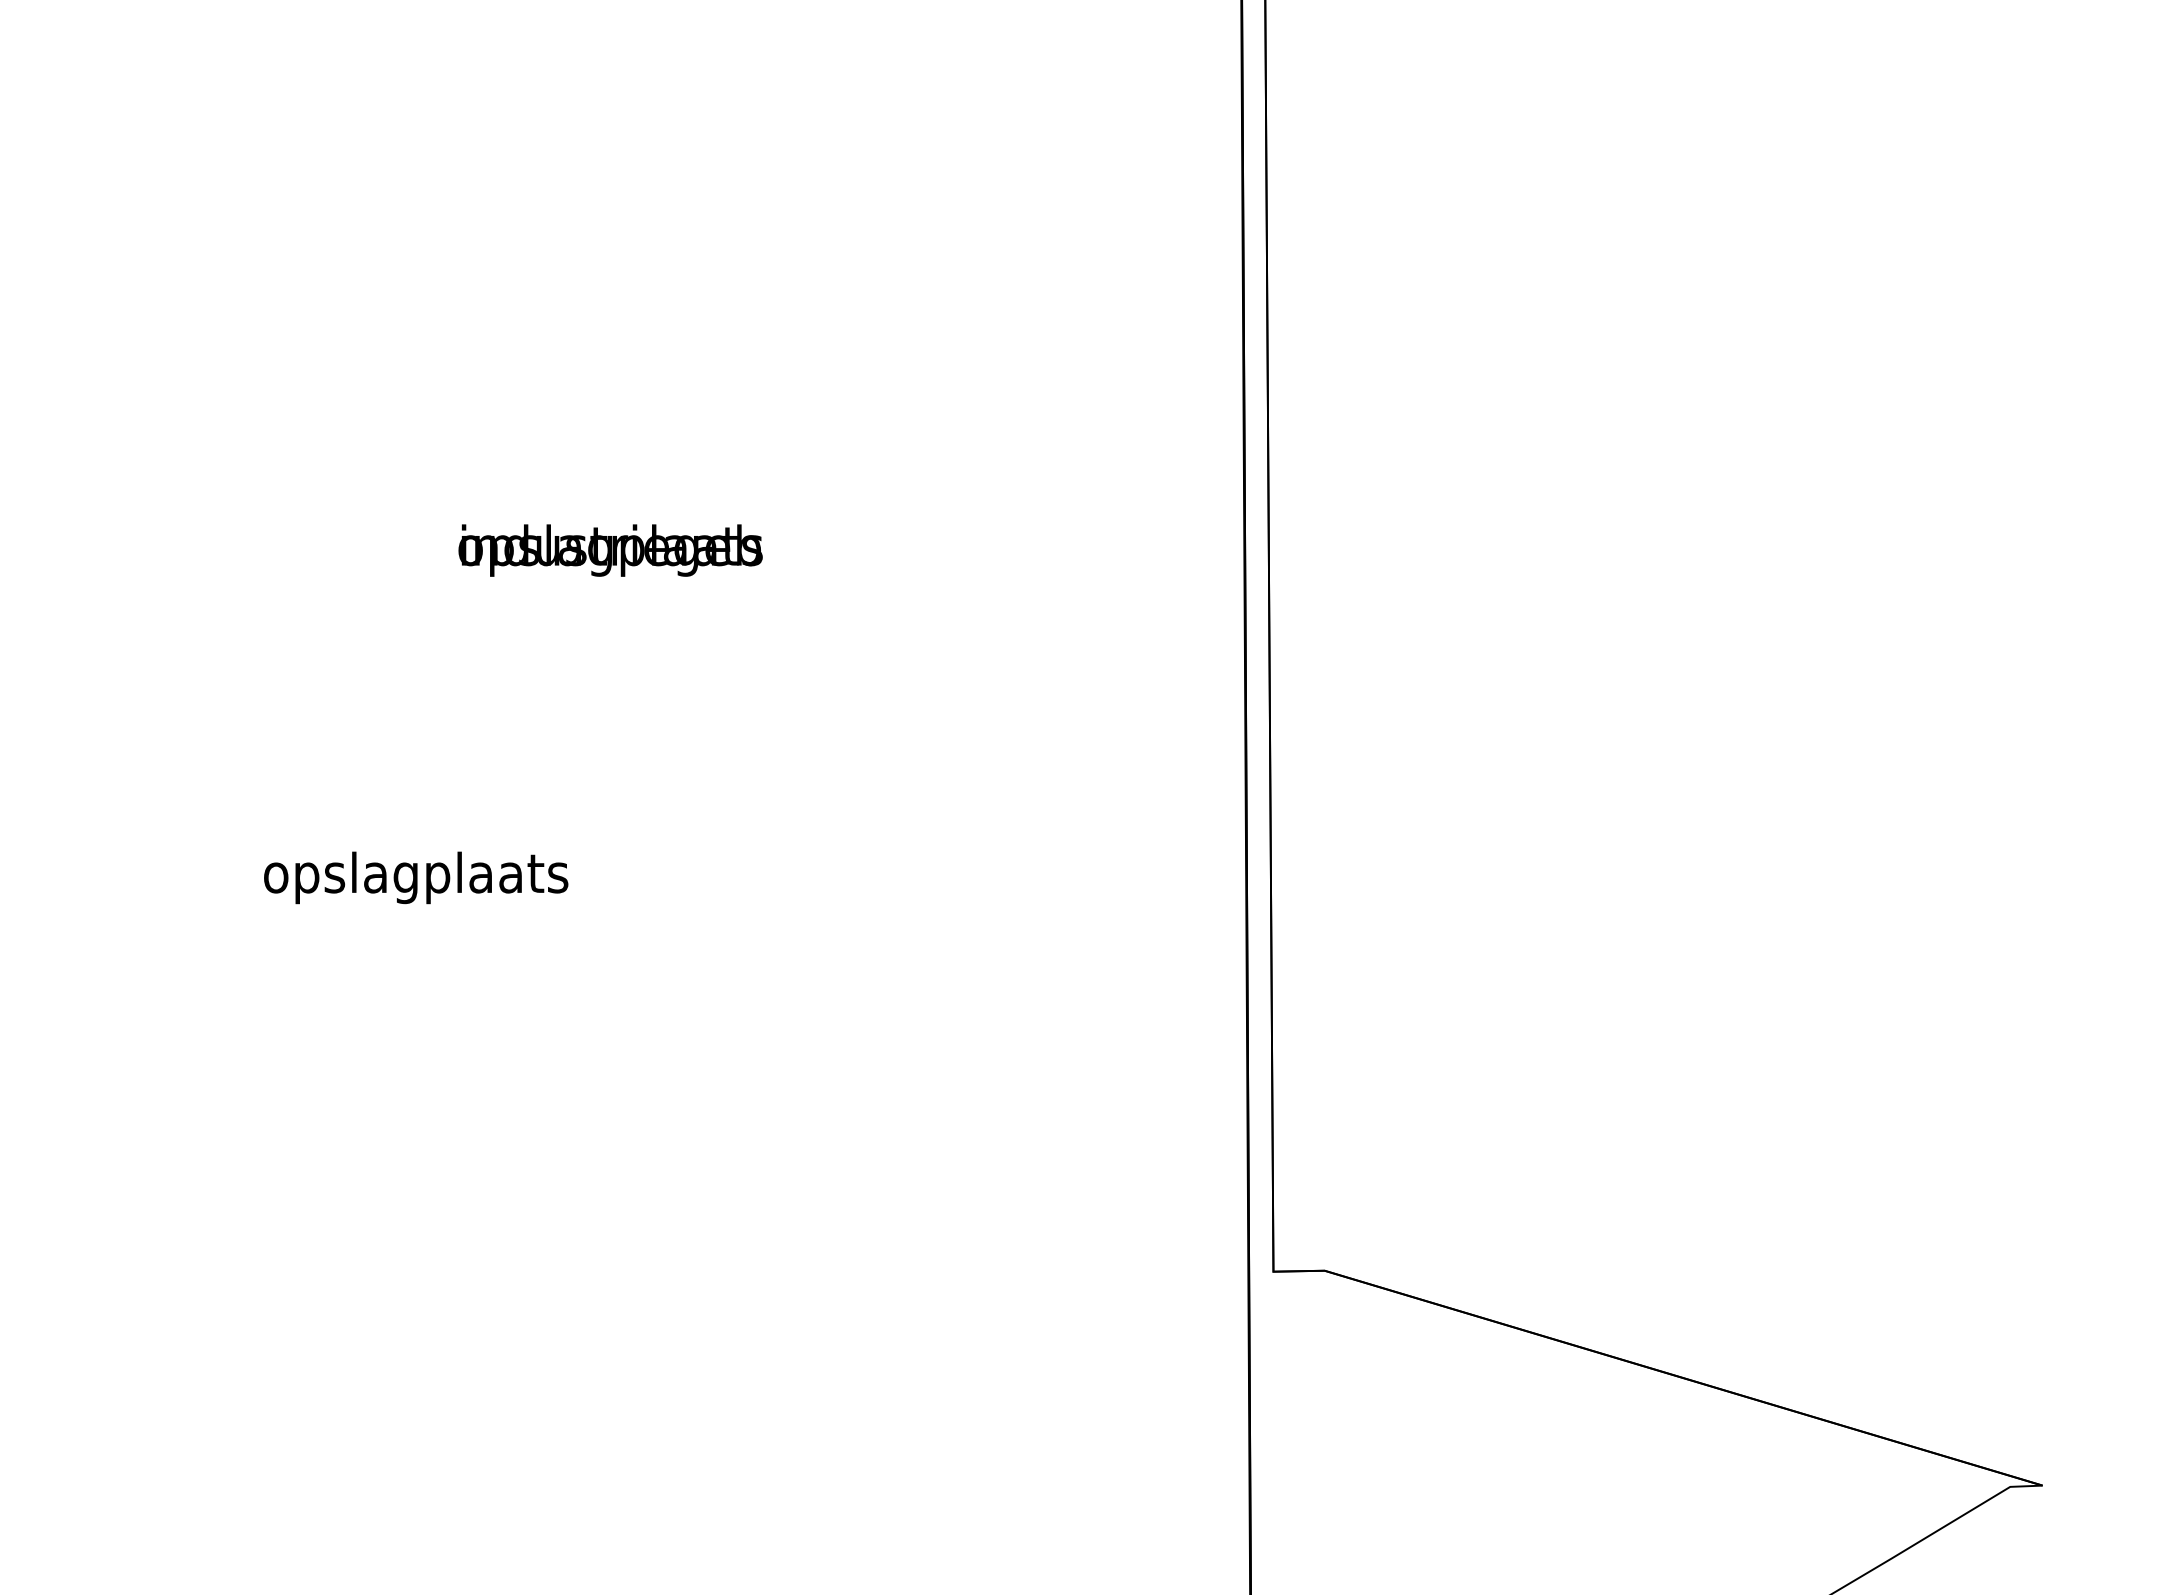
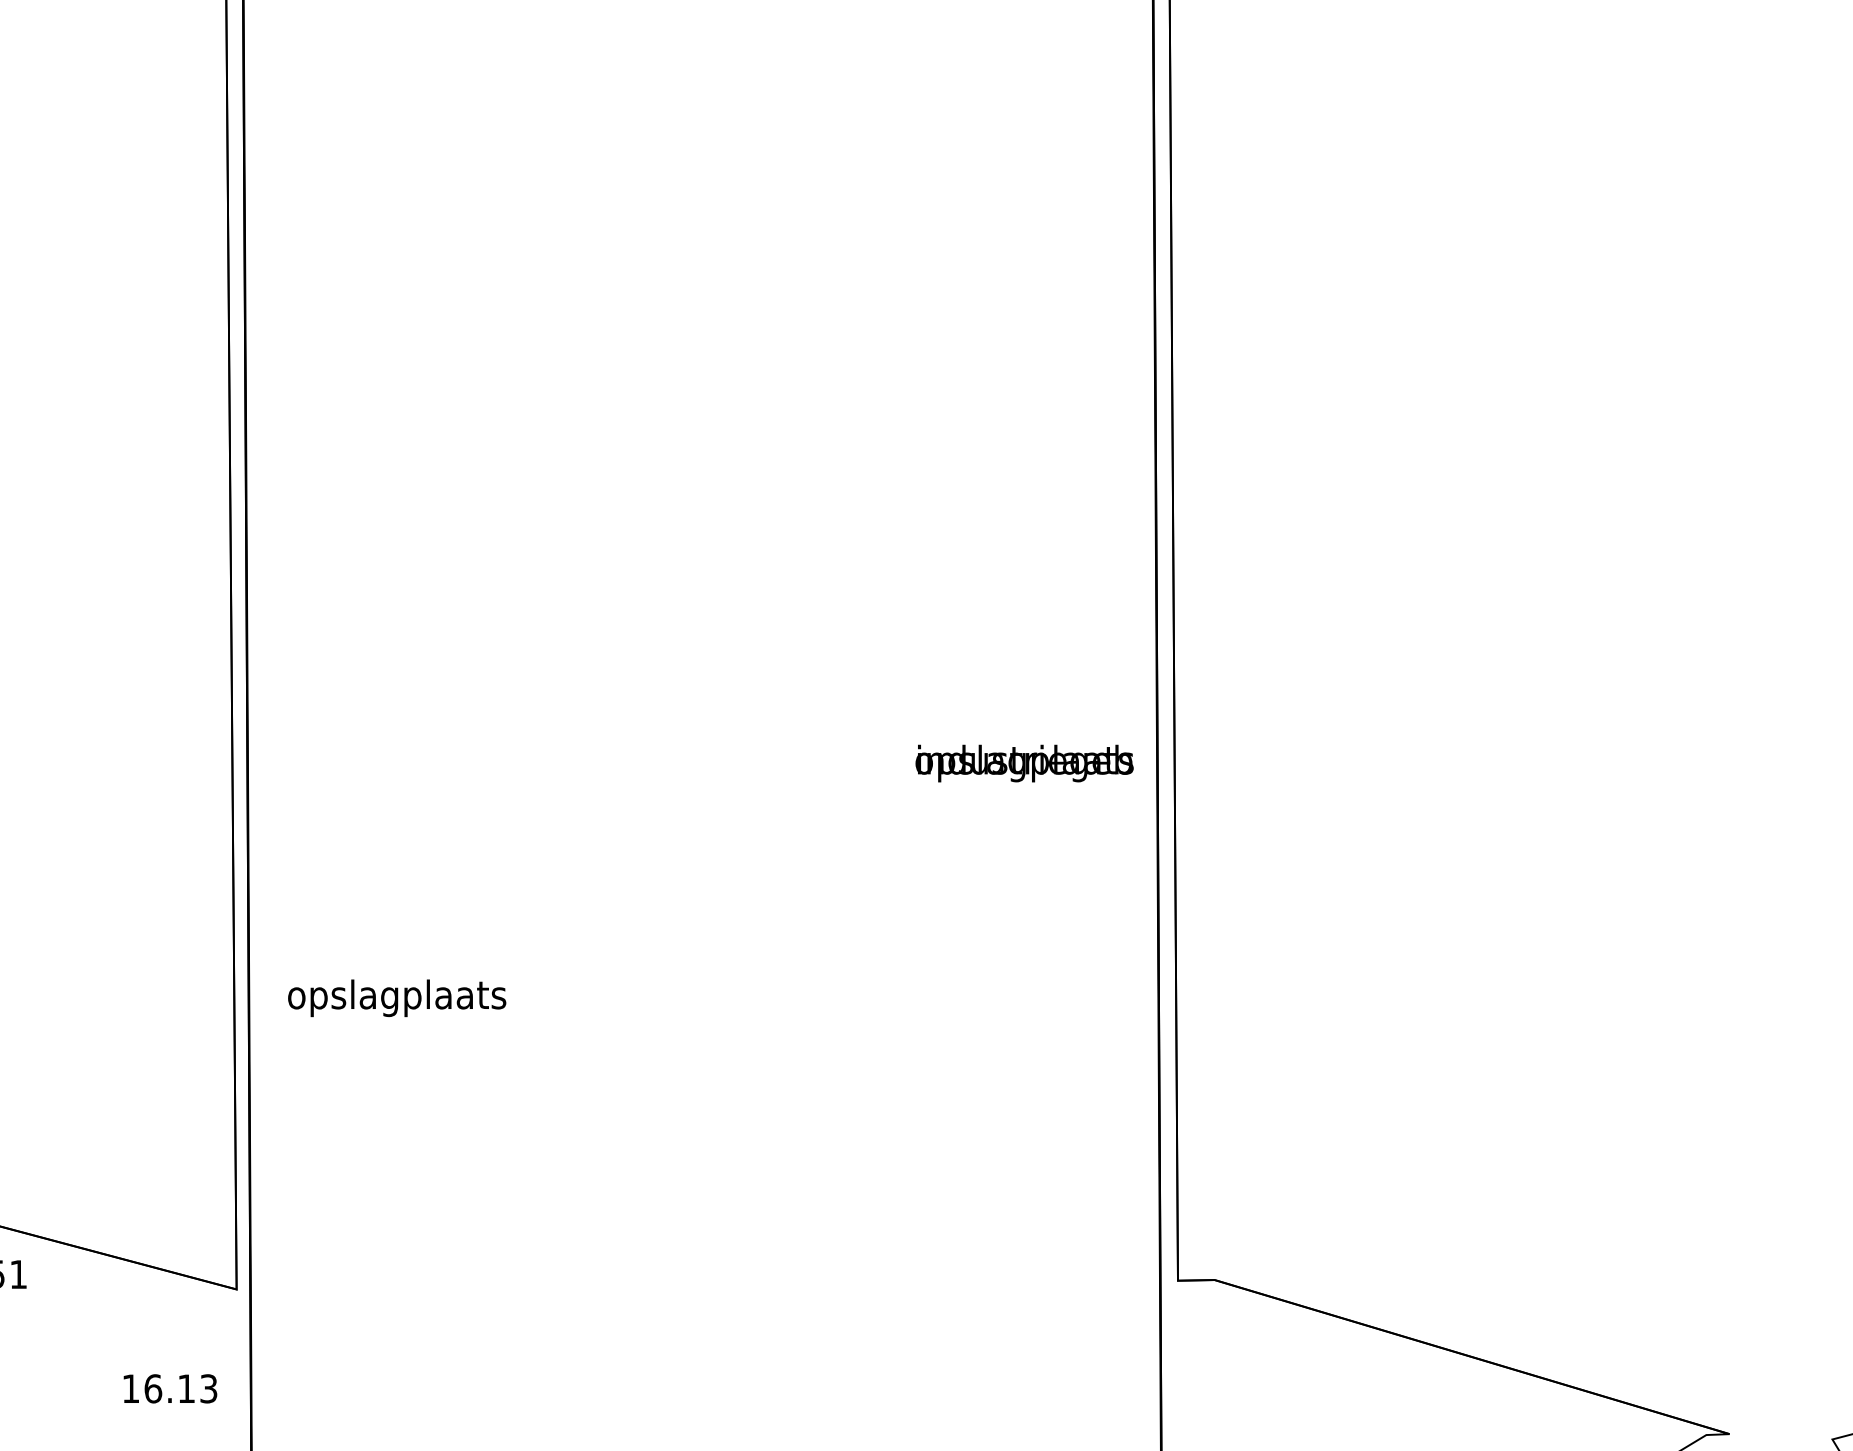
text: (610, 550) -> (1024, 763), moved
text: (416, 878) -> (397, 998), moved

